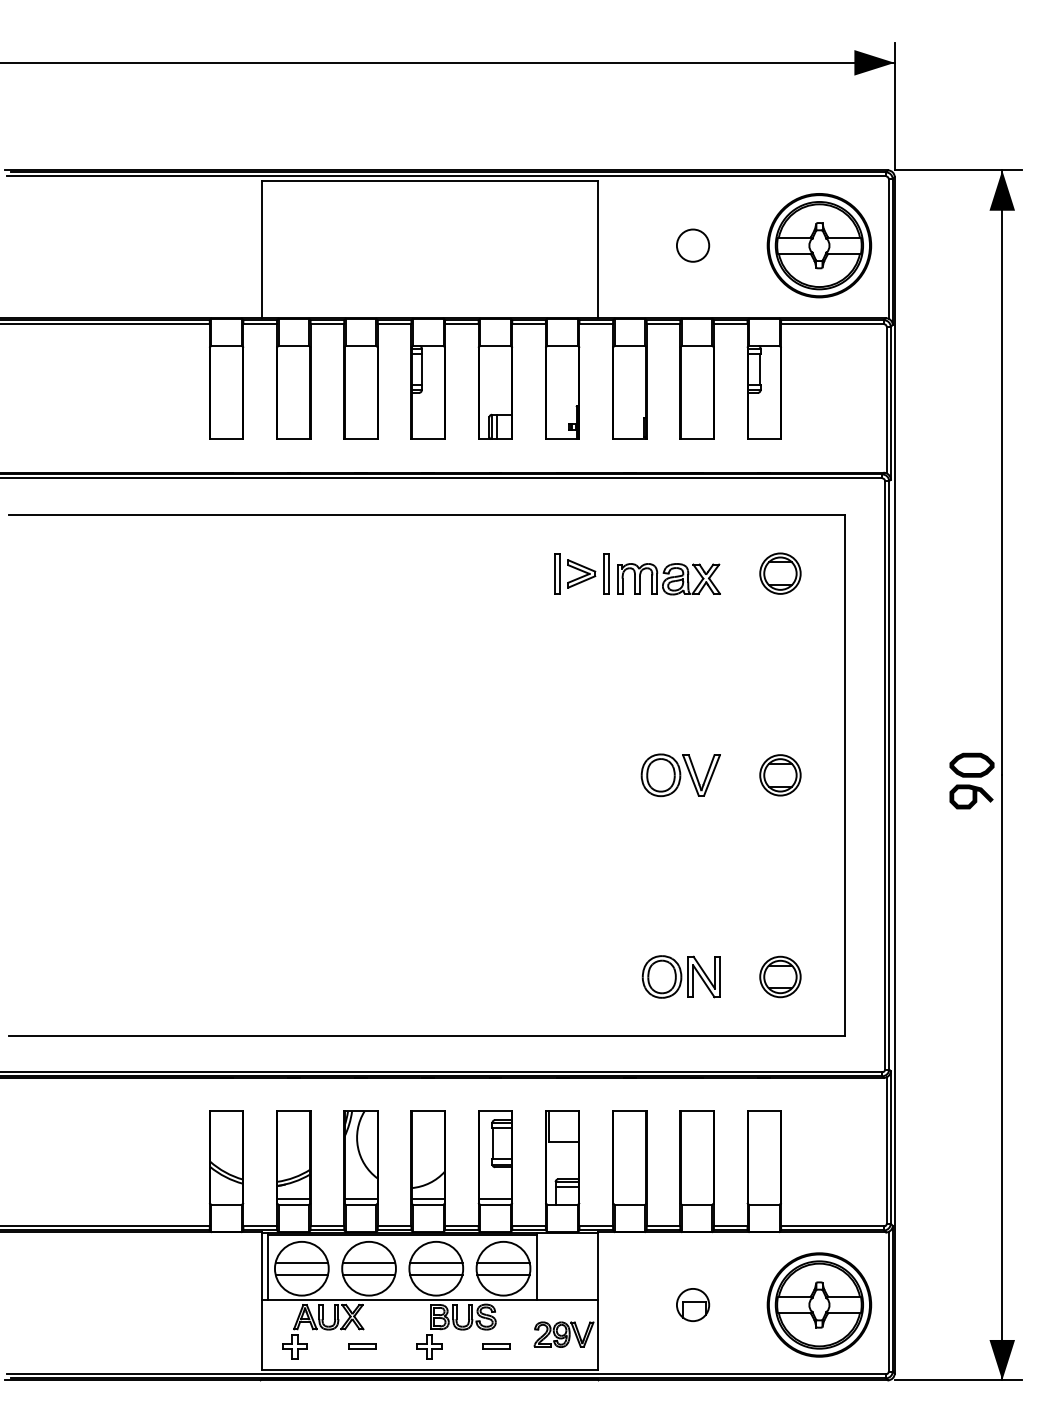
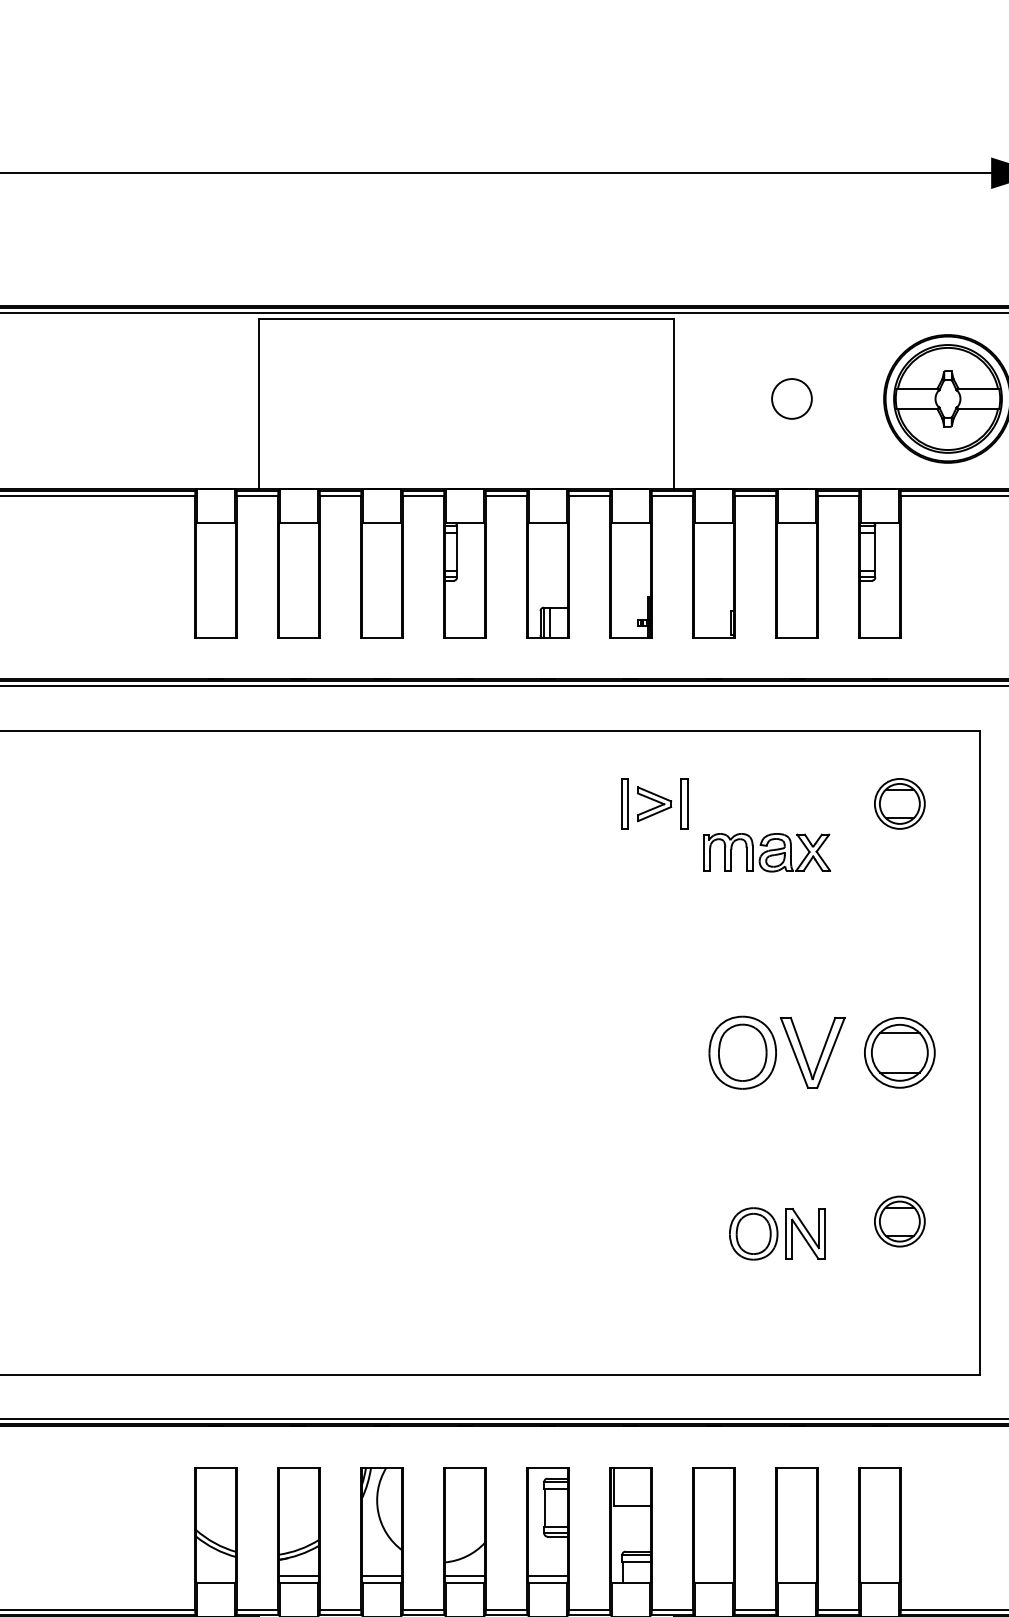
part: (668, 579) -> (766, 853), moved
part: (680, 775) -> (776, 1053), size x1.4
part: (780, 775) -> (899, 1053), size x1.4
part: (680, 976) -> (776, 1233), moved
part: (780, 976) -> (899, 1220), moved

